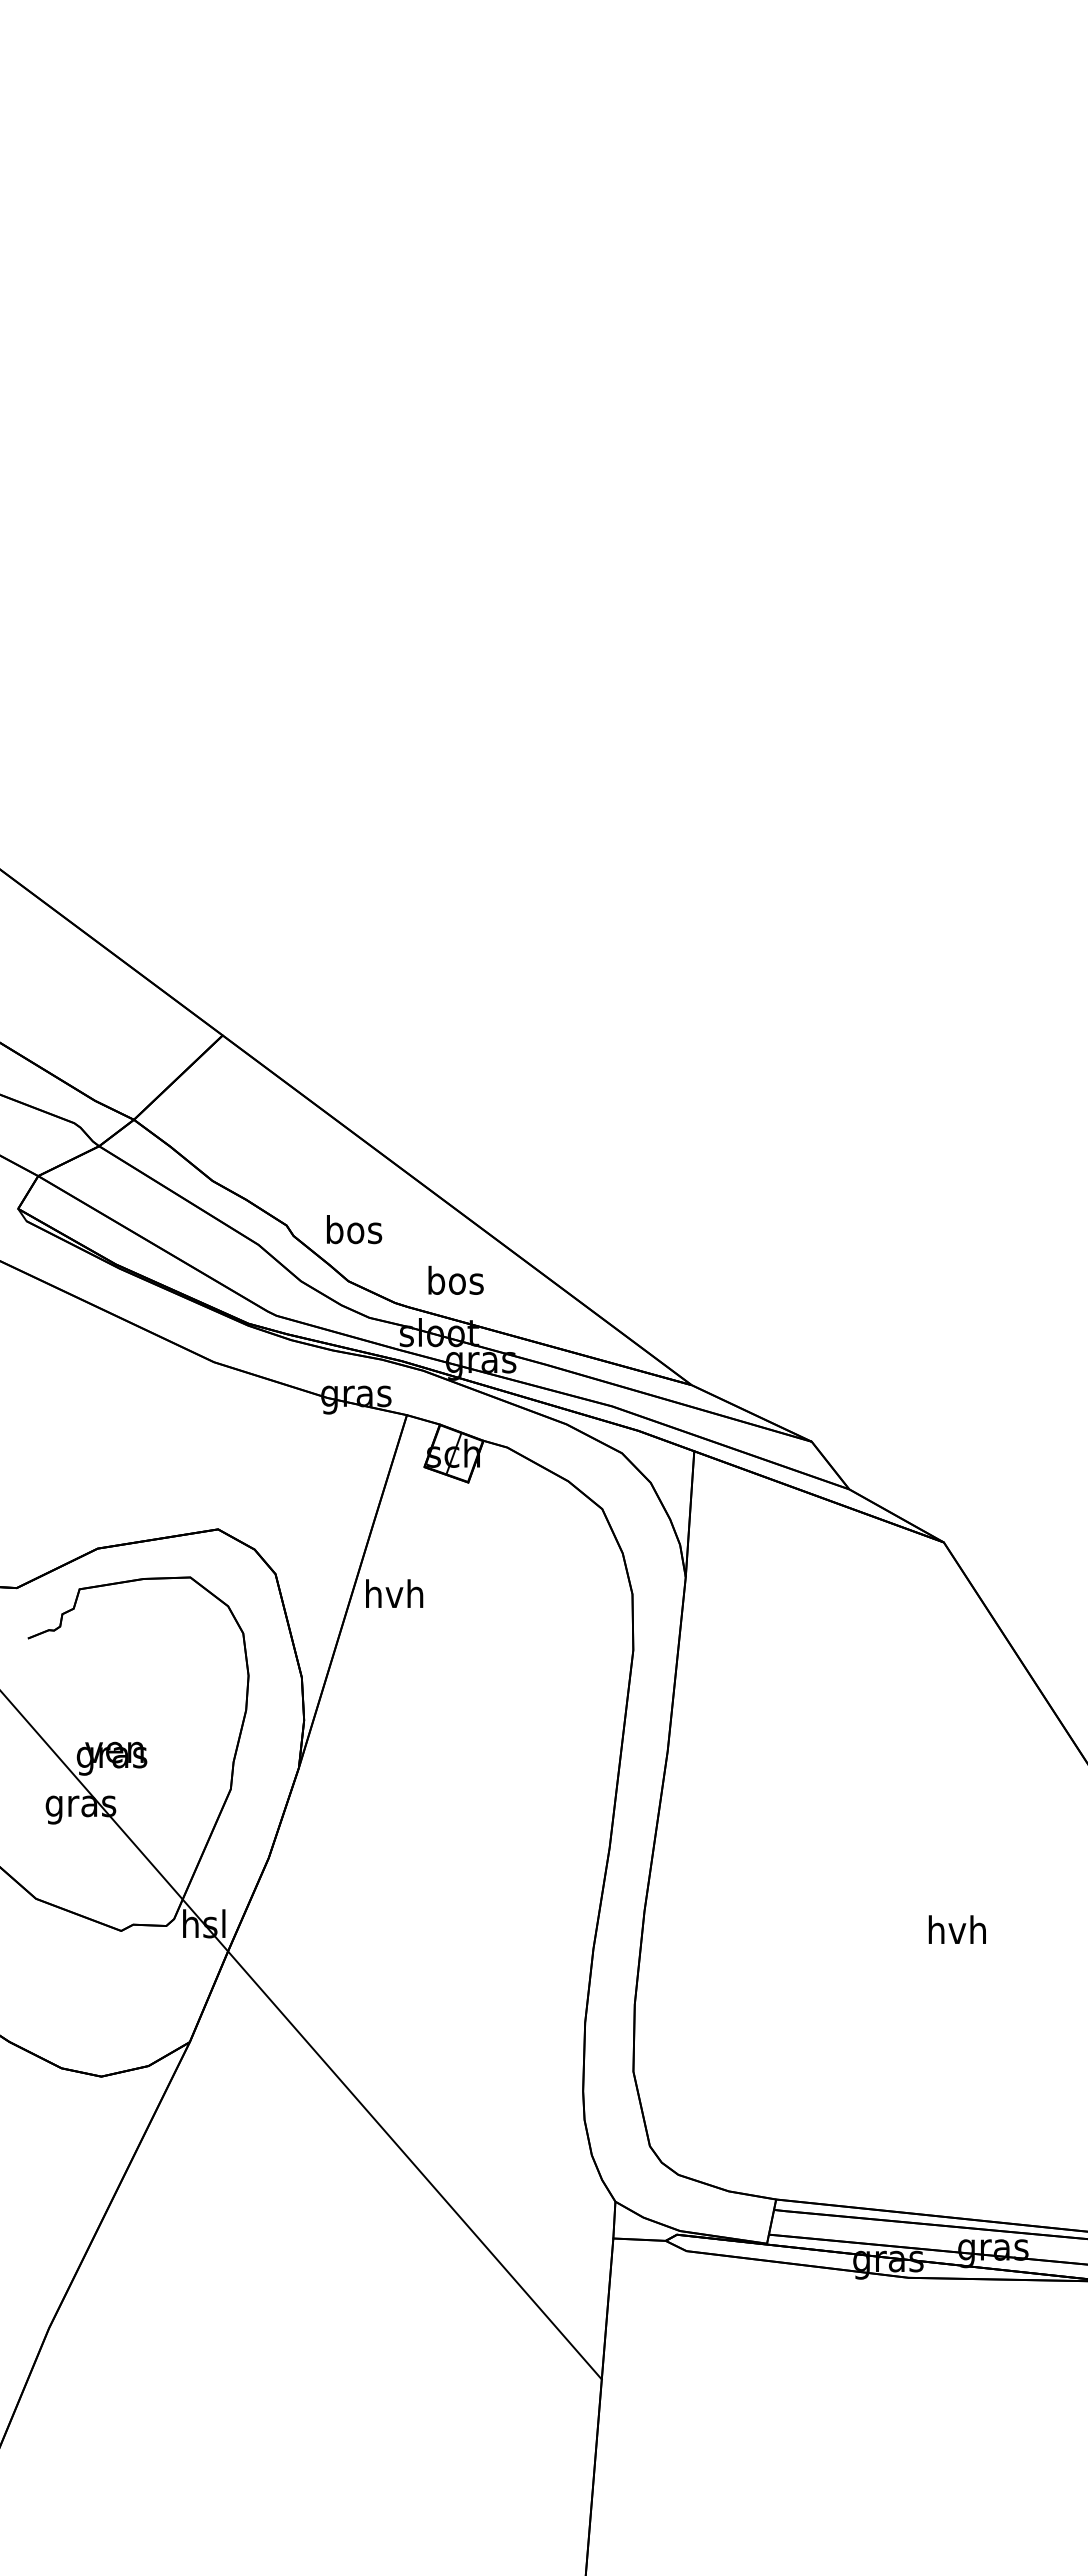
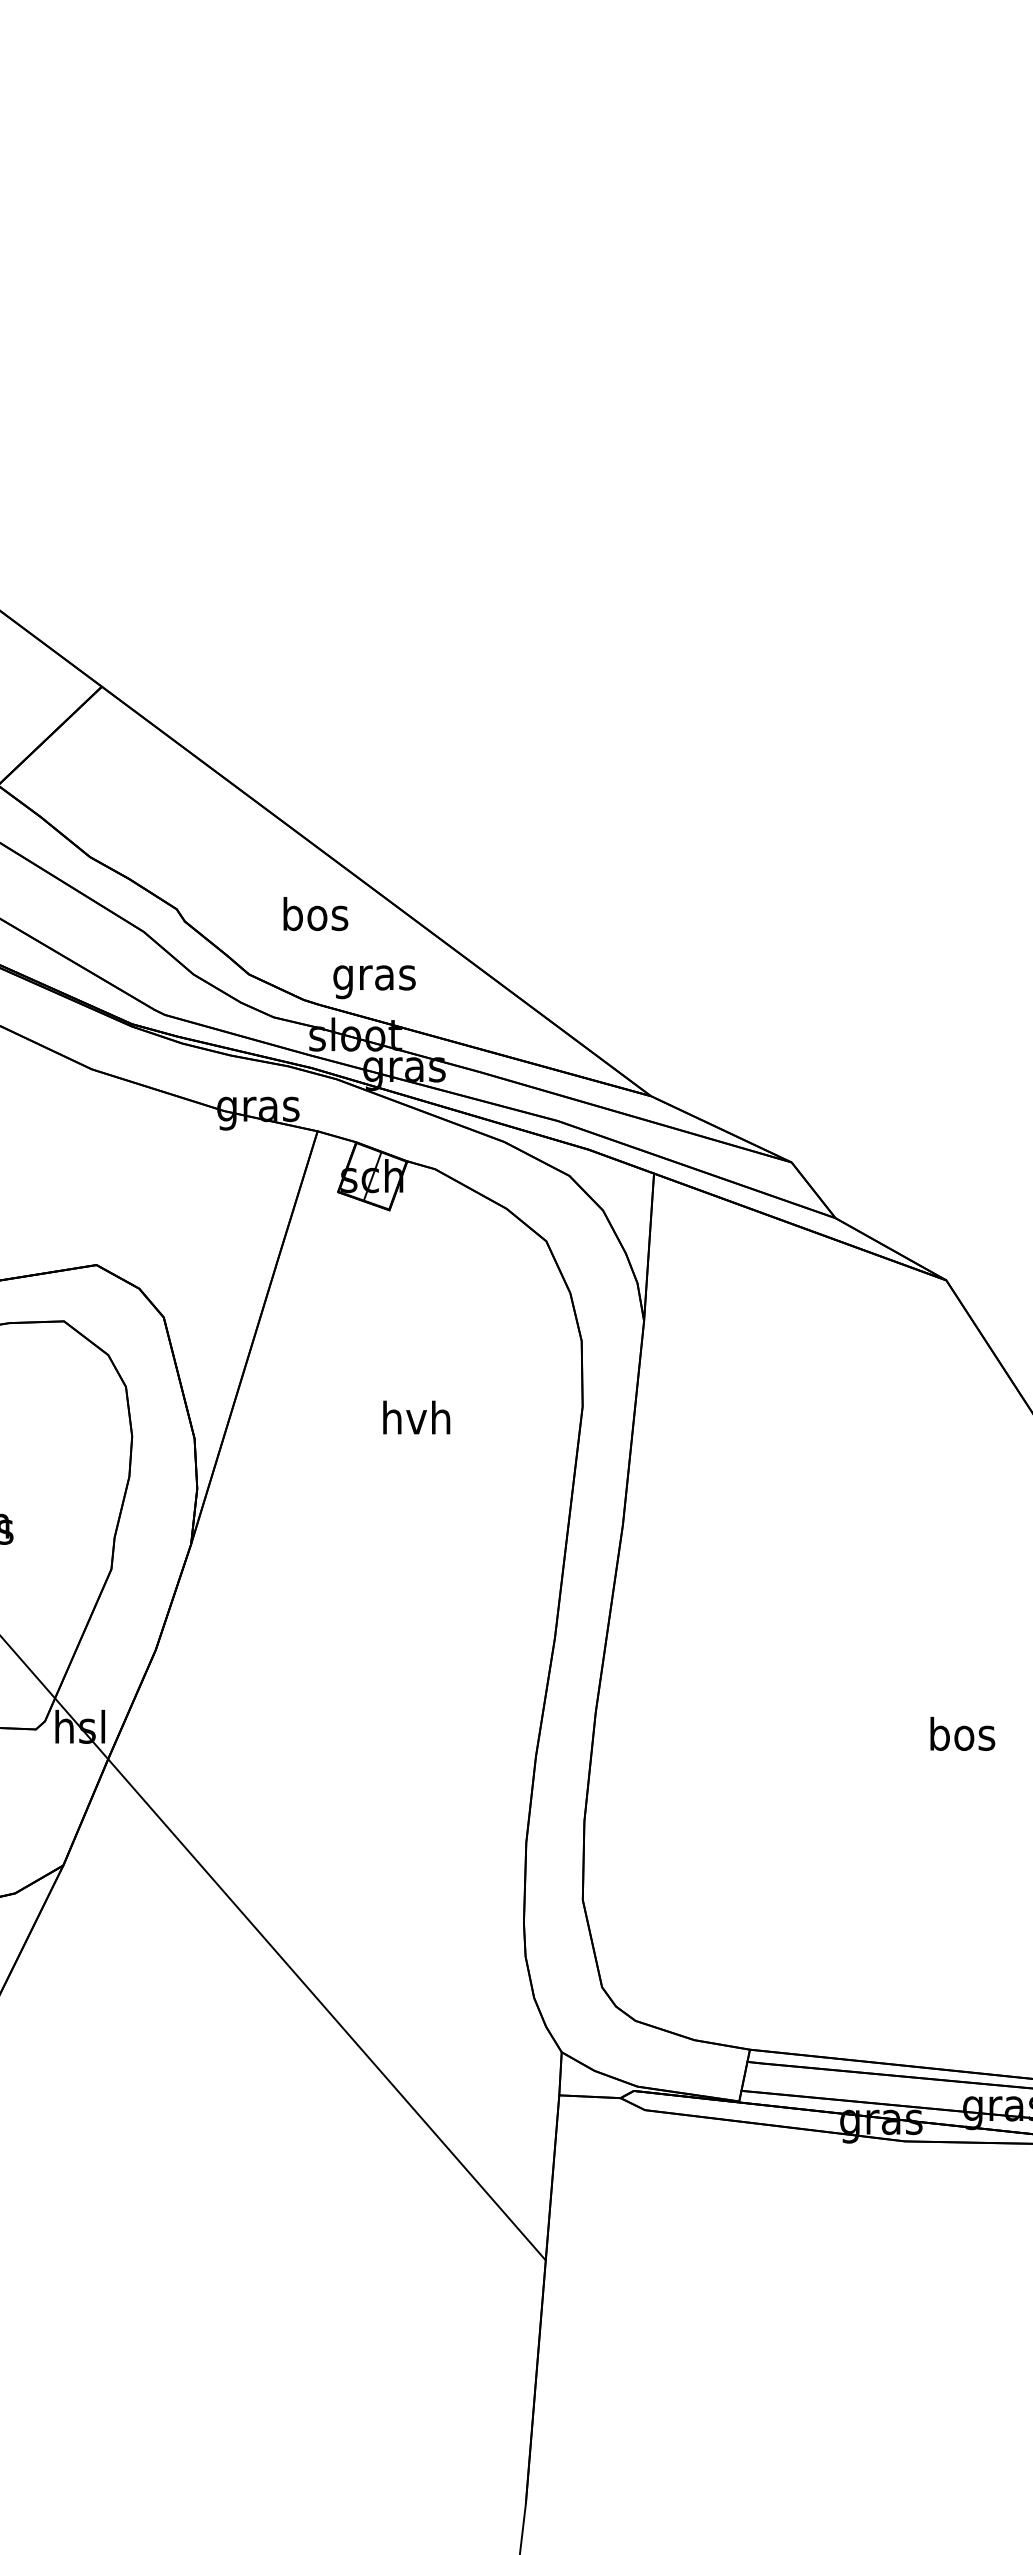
text: (354, 1229) -> (315, 913), moved
text: (455, 1283) -> (374, 977), bos -> gras
text: (394, 1593) -> (416, 1417), moved
text: (956, 1929) -> (961, 1733), hvh -> bos

